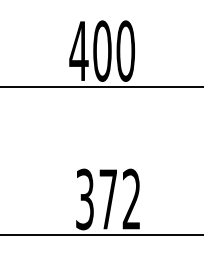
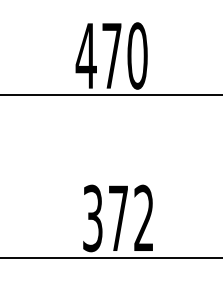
text: (102, 50) -> (112, 55), 400 -> 470

